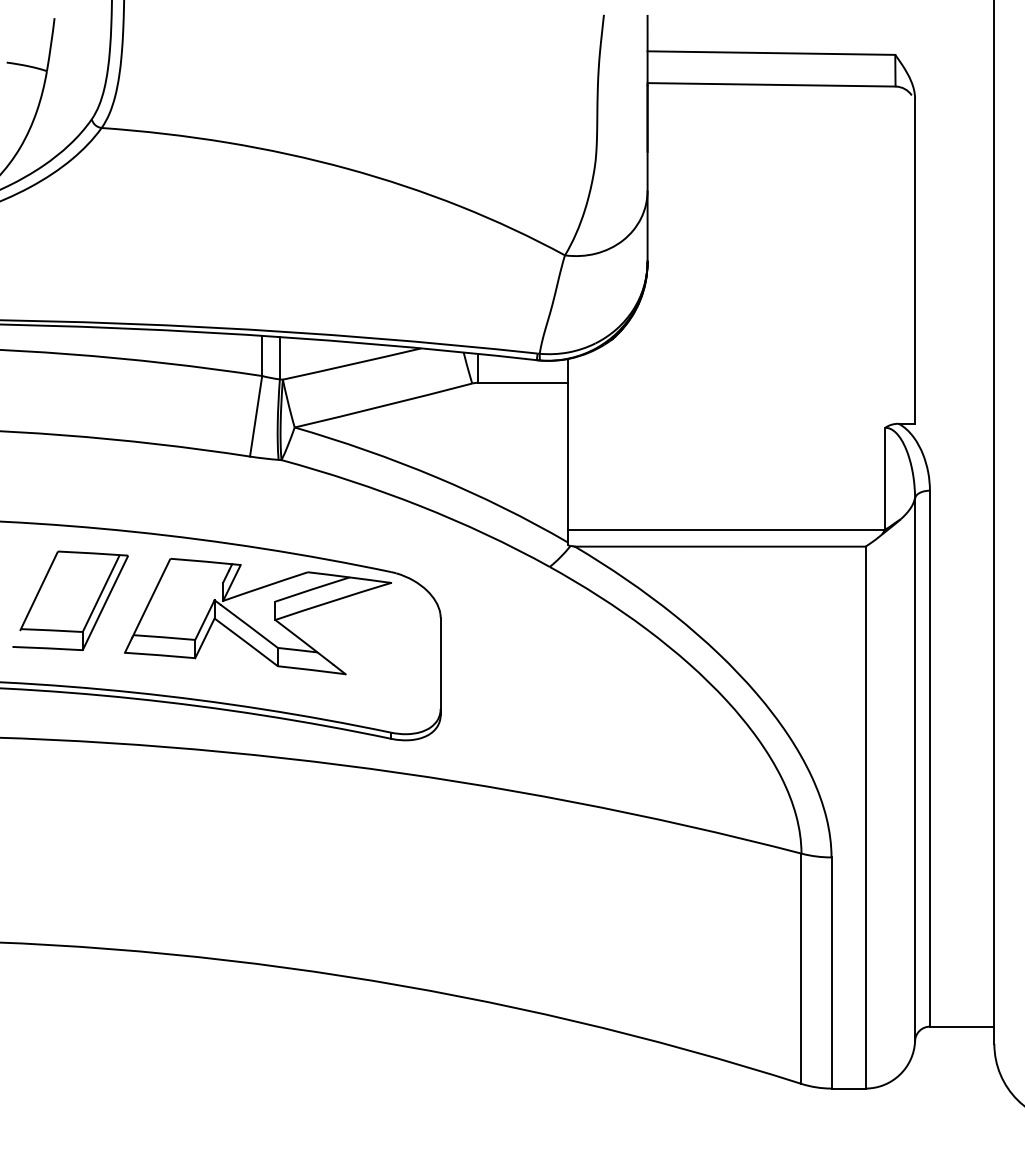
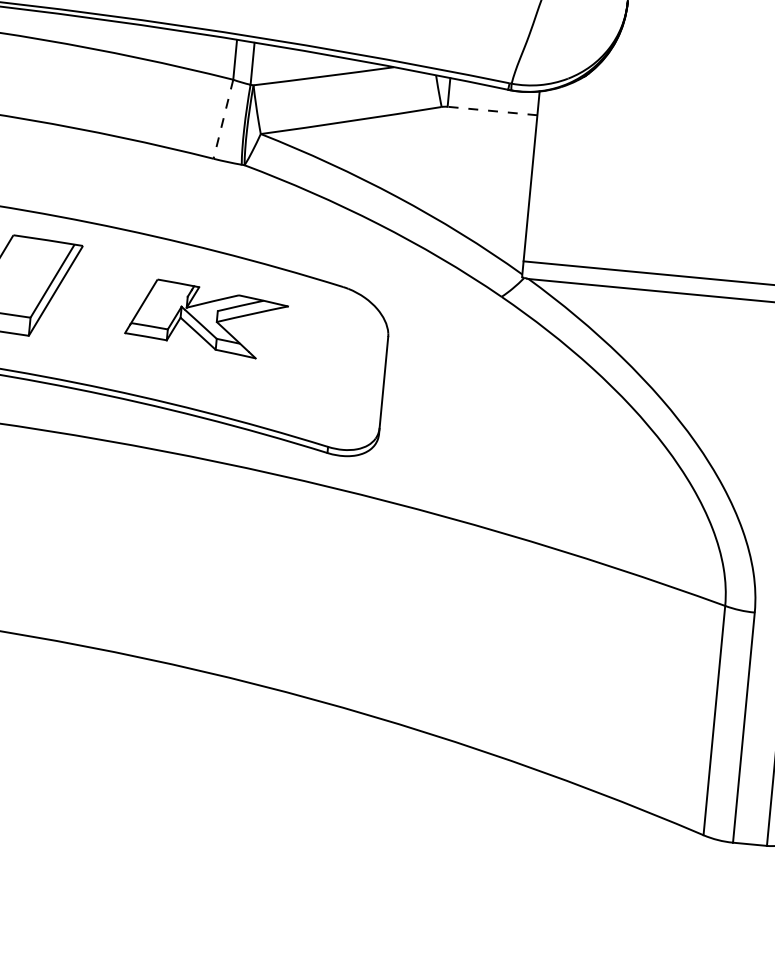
line: (522, 382) -> (491, 110), solid -> dashed
line: (256, 416) -> (223, 119), solid -> dashed
part: (258, 616) -> (206, 318), size x0.6

